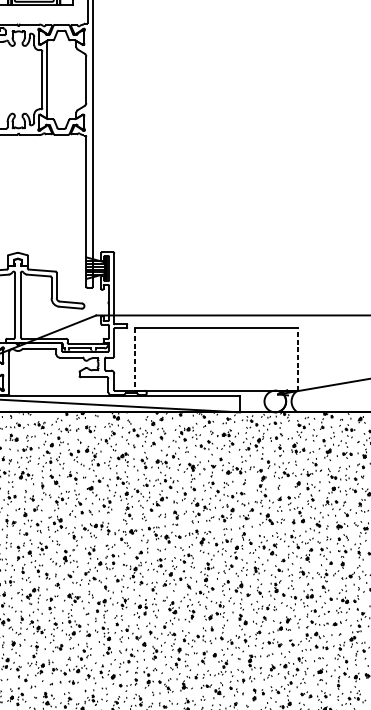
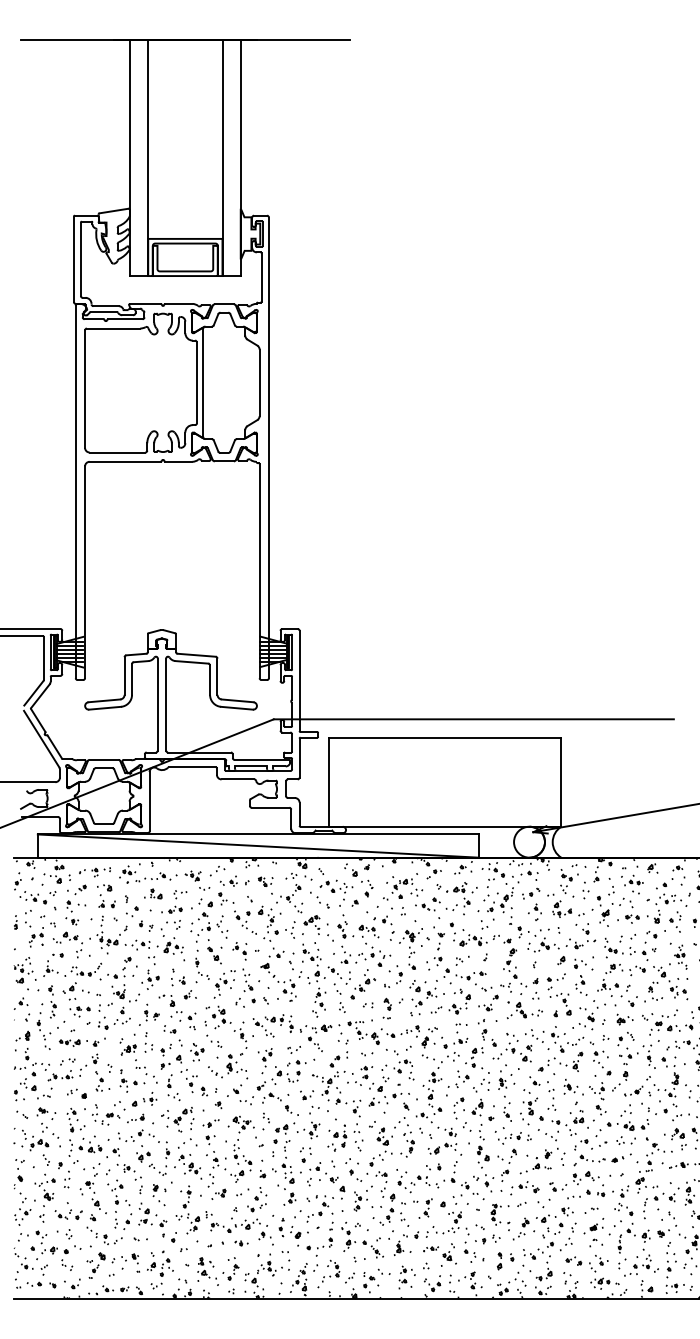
line: (135, 359) -> (329, 782), dashed -> solid
line: (297, 359) -> (561, 782), dashed -> solid

